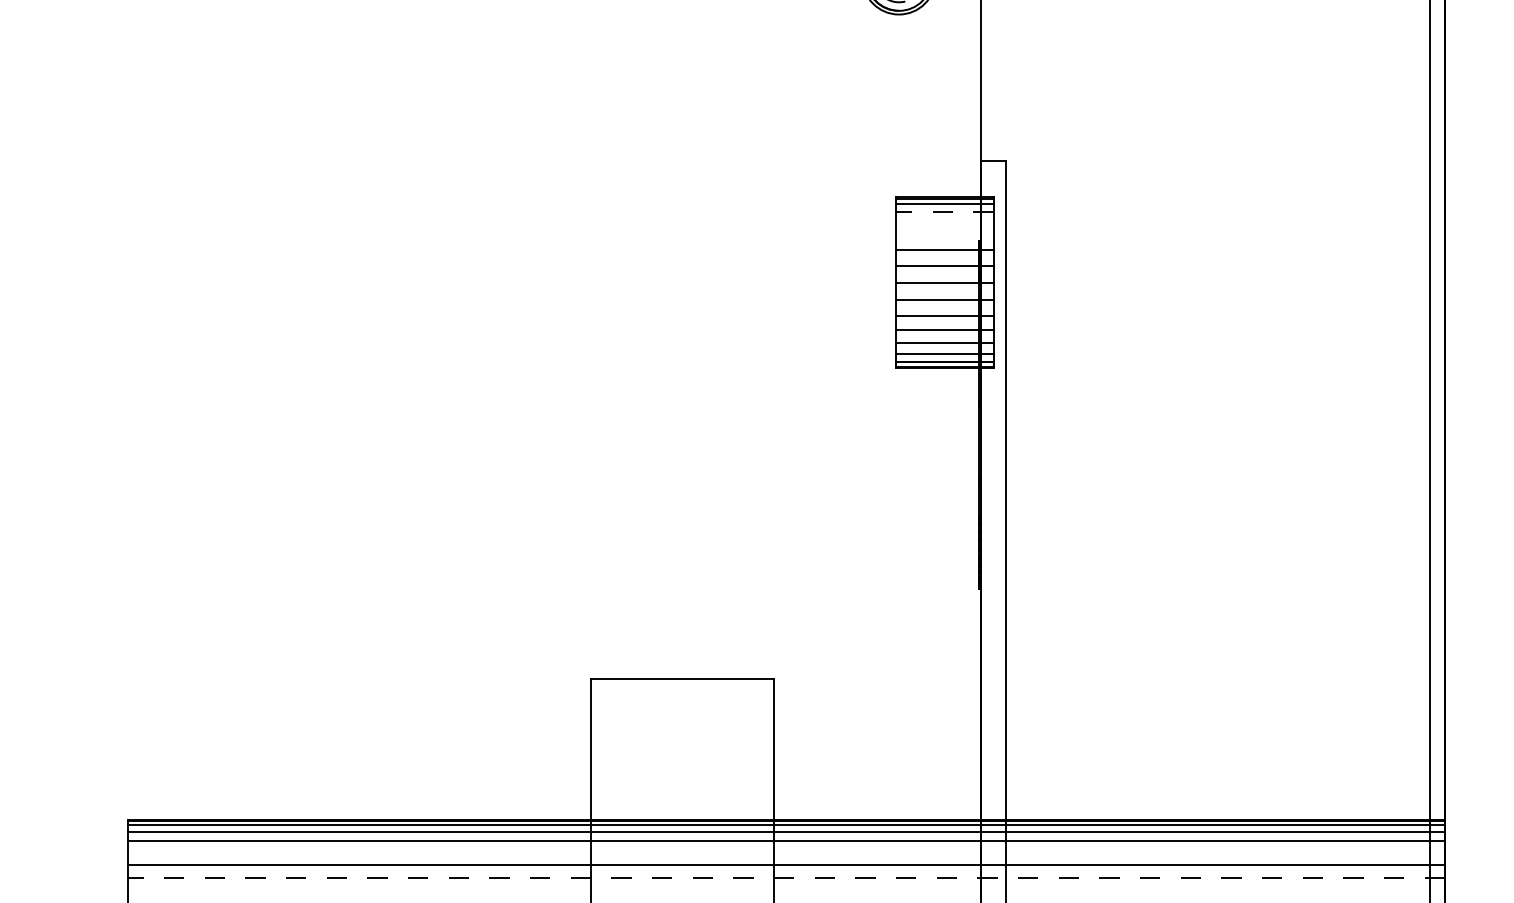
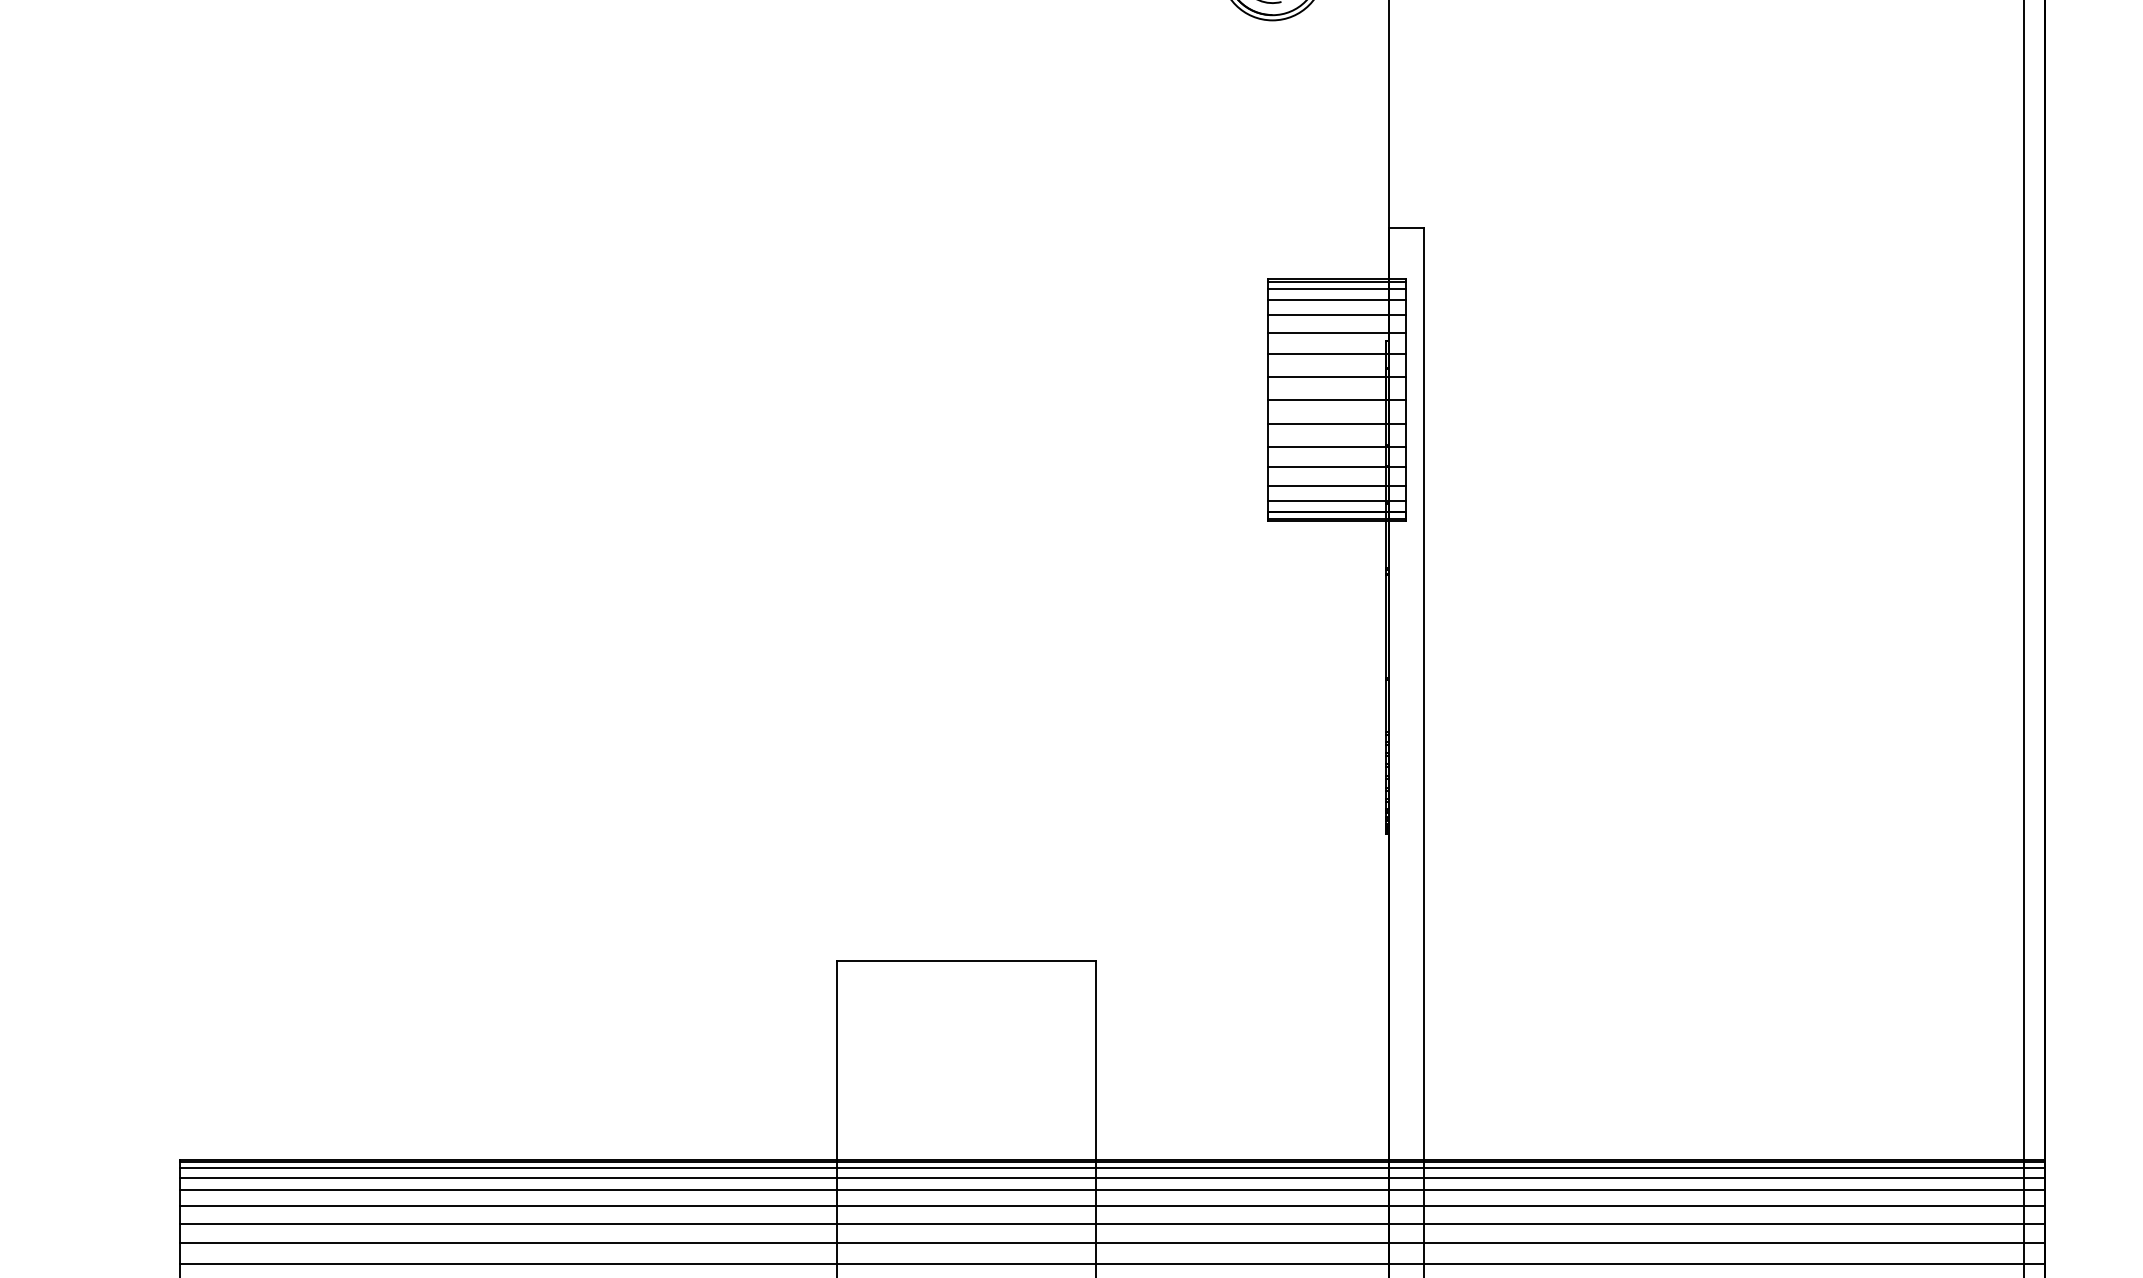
line: (944, 211) -> (1336, 299), dashed -> solid
line: (944, 222) -> (1336, 314), added
line: (944, 235) -> (1336, 333), added
line: (785, 852) -> (1111, 1206), added
line: (786, 878) -> (1113, 1243), dashed -> solid
line: (785, 892) -> (1111, 1263), added

